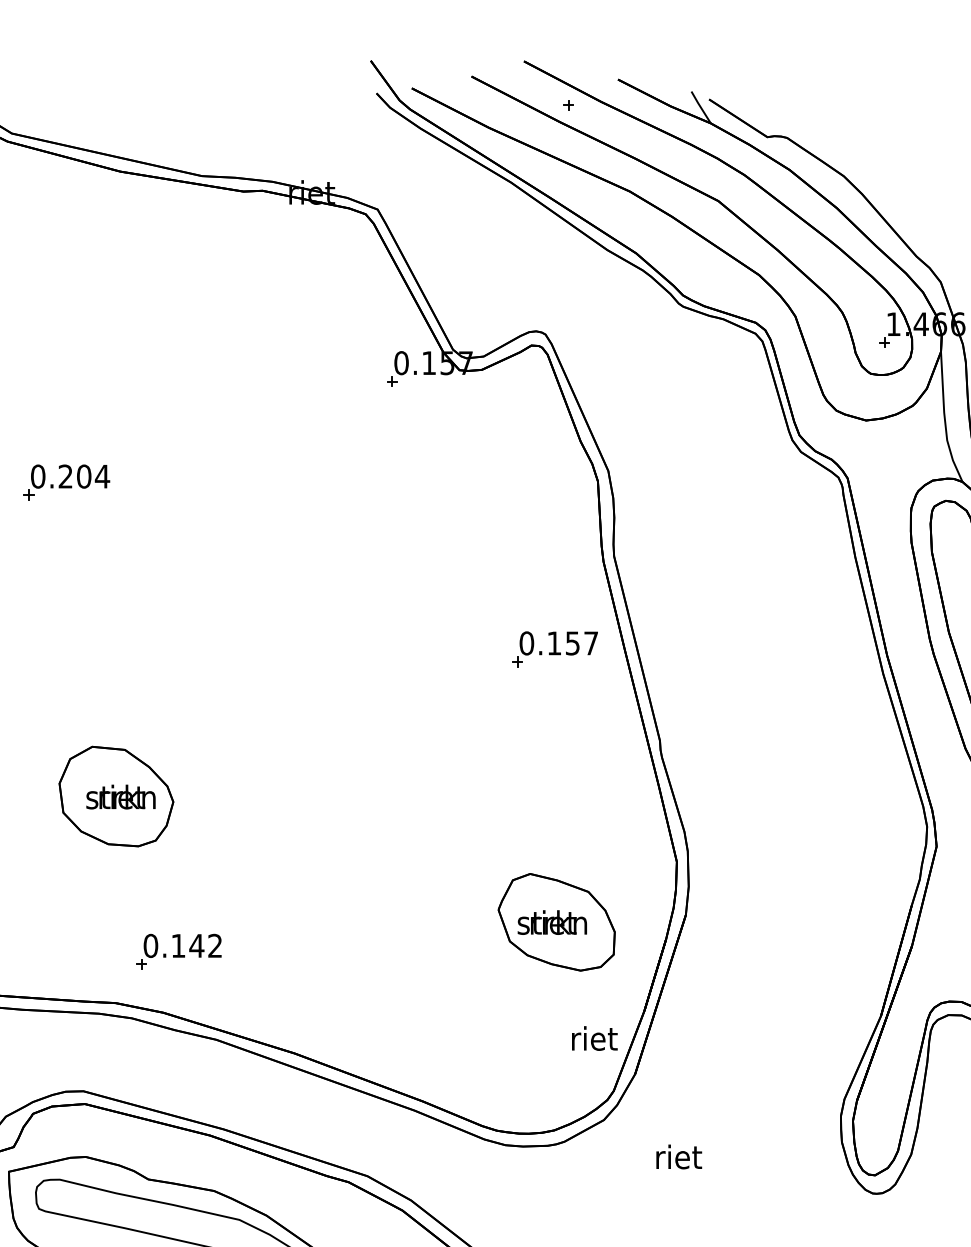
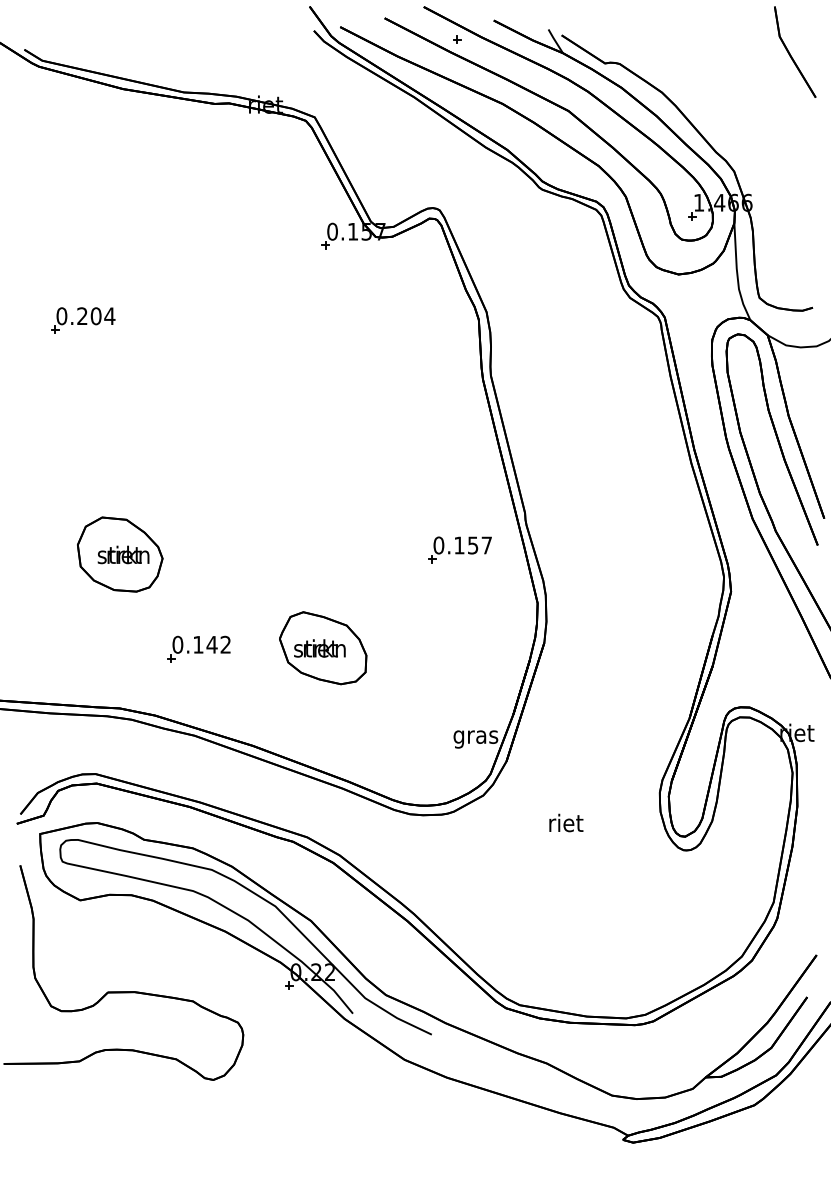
part: (554, 648) -> (459, 549), moved
part: (557, 922) -> (323, 648), moved
part: (178, 950) -> (198, 648), moved
text: (593, 1040) -> (475, 736), riet -> gras
text: (679, 1156) -> (566, 822), moved

